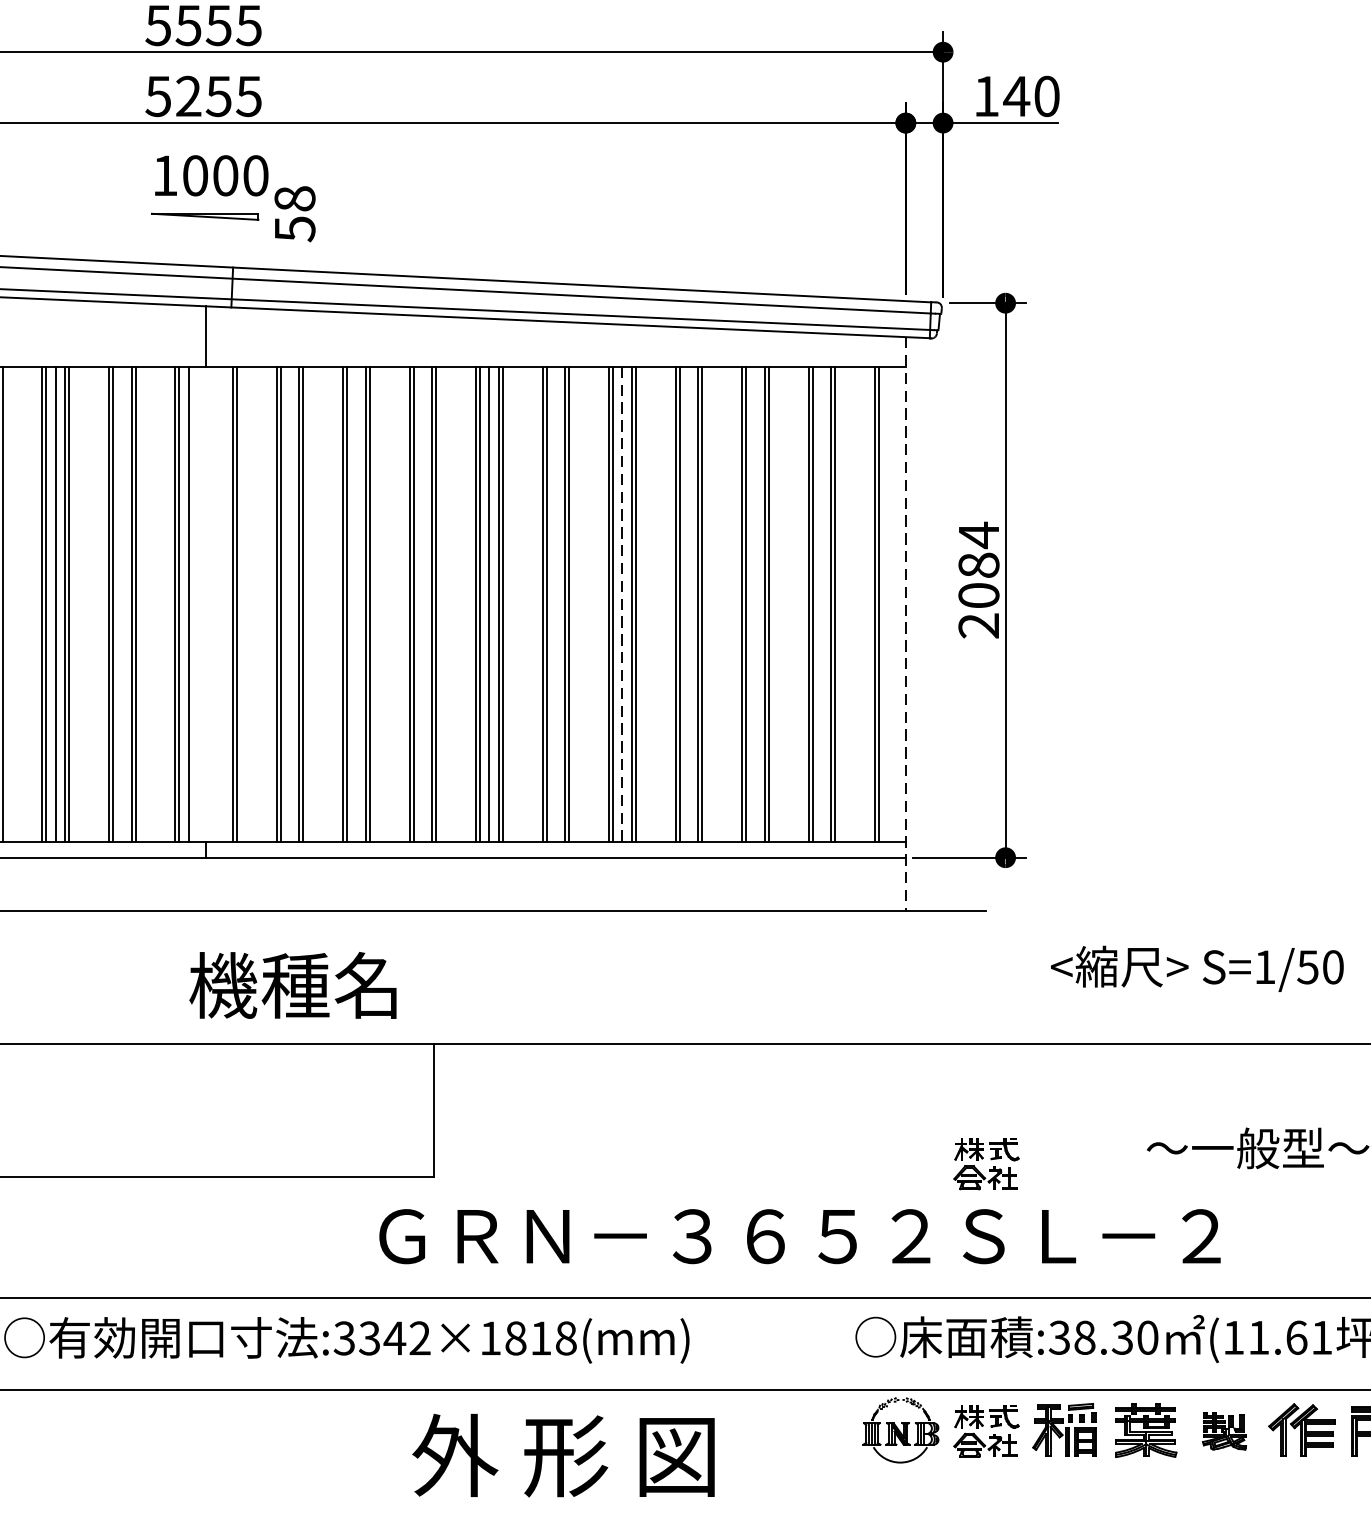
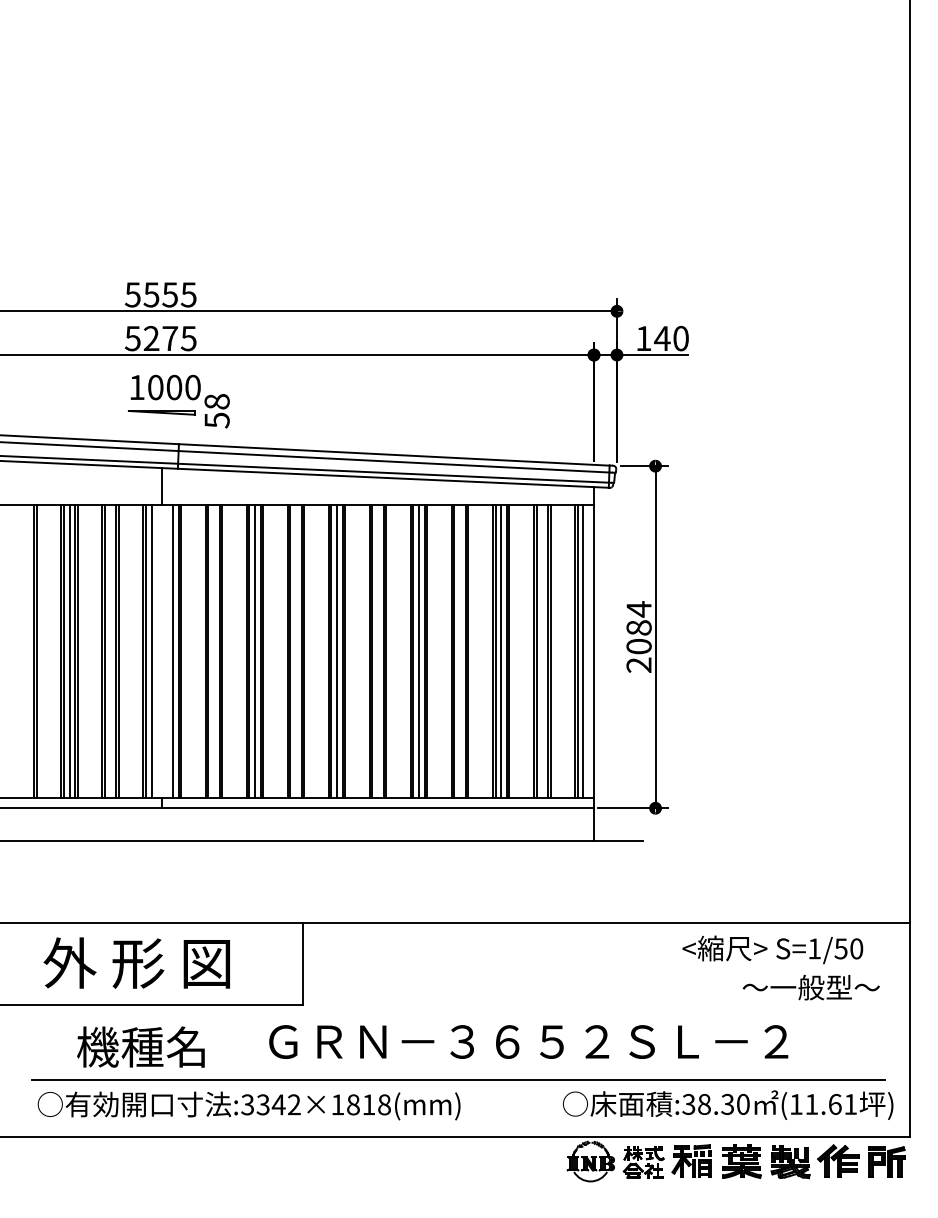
text: (219, 96) -> (170, 338), 5255 -> 5275
line: (222, 603) -> (172, 651), added
line: (357, 603) -> (255, 651), added
line: (622, 603) -> (419, 651), dashed -> solid
line: (755, 603) -> (501, 651), added
line: (888, 603) -> (583, 651), added
line: (906, 624) -> (594, 664), dashed -> solid
text: (1196, 968) -> (772, 949), moved
text: (292, 984) -> (140, 1046), moved
part: (986, 1164) -> (643, 997), removed
part: (1224, 1431) -> (790, 1162), size x1.43
text: (563, 1454) -> (136, 962), moved

